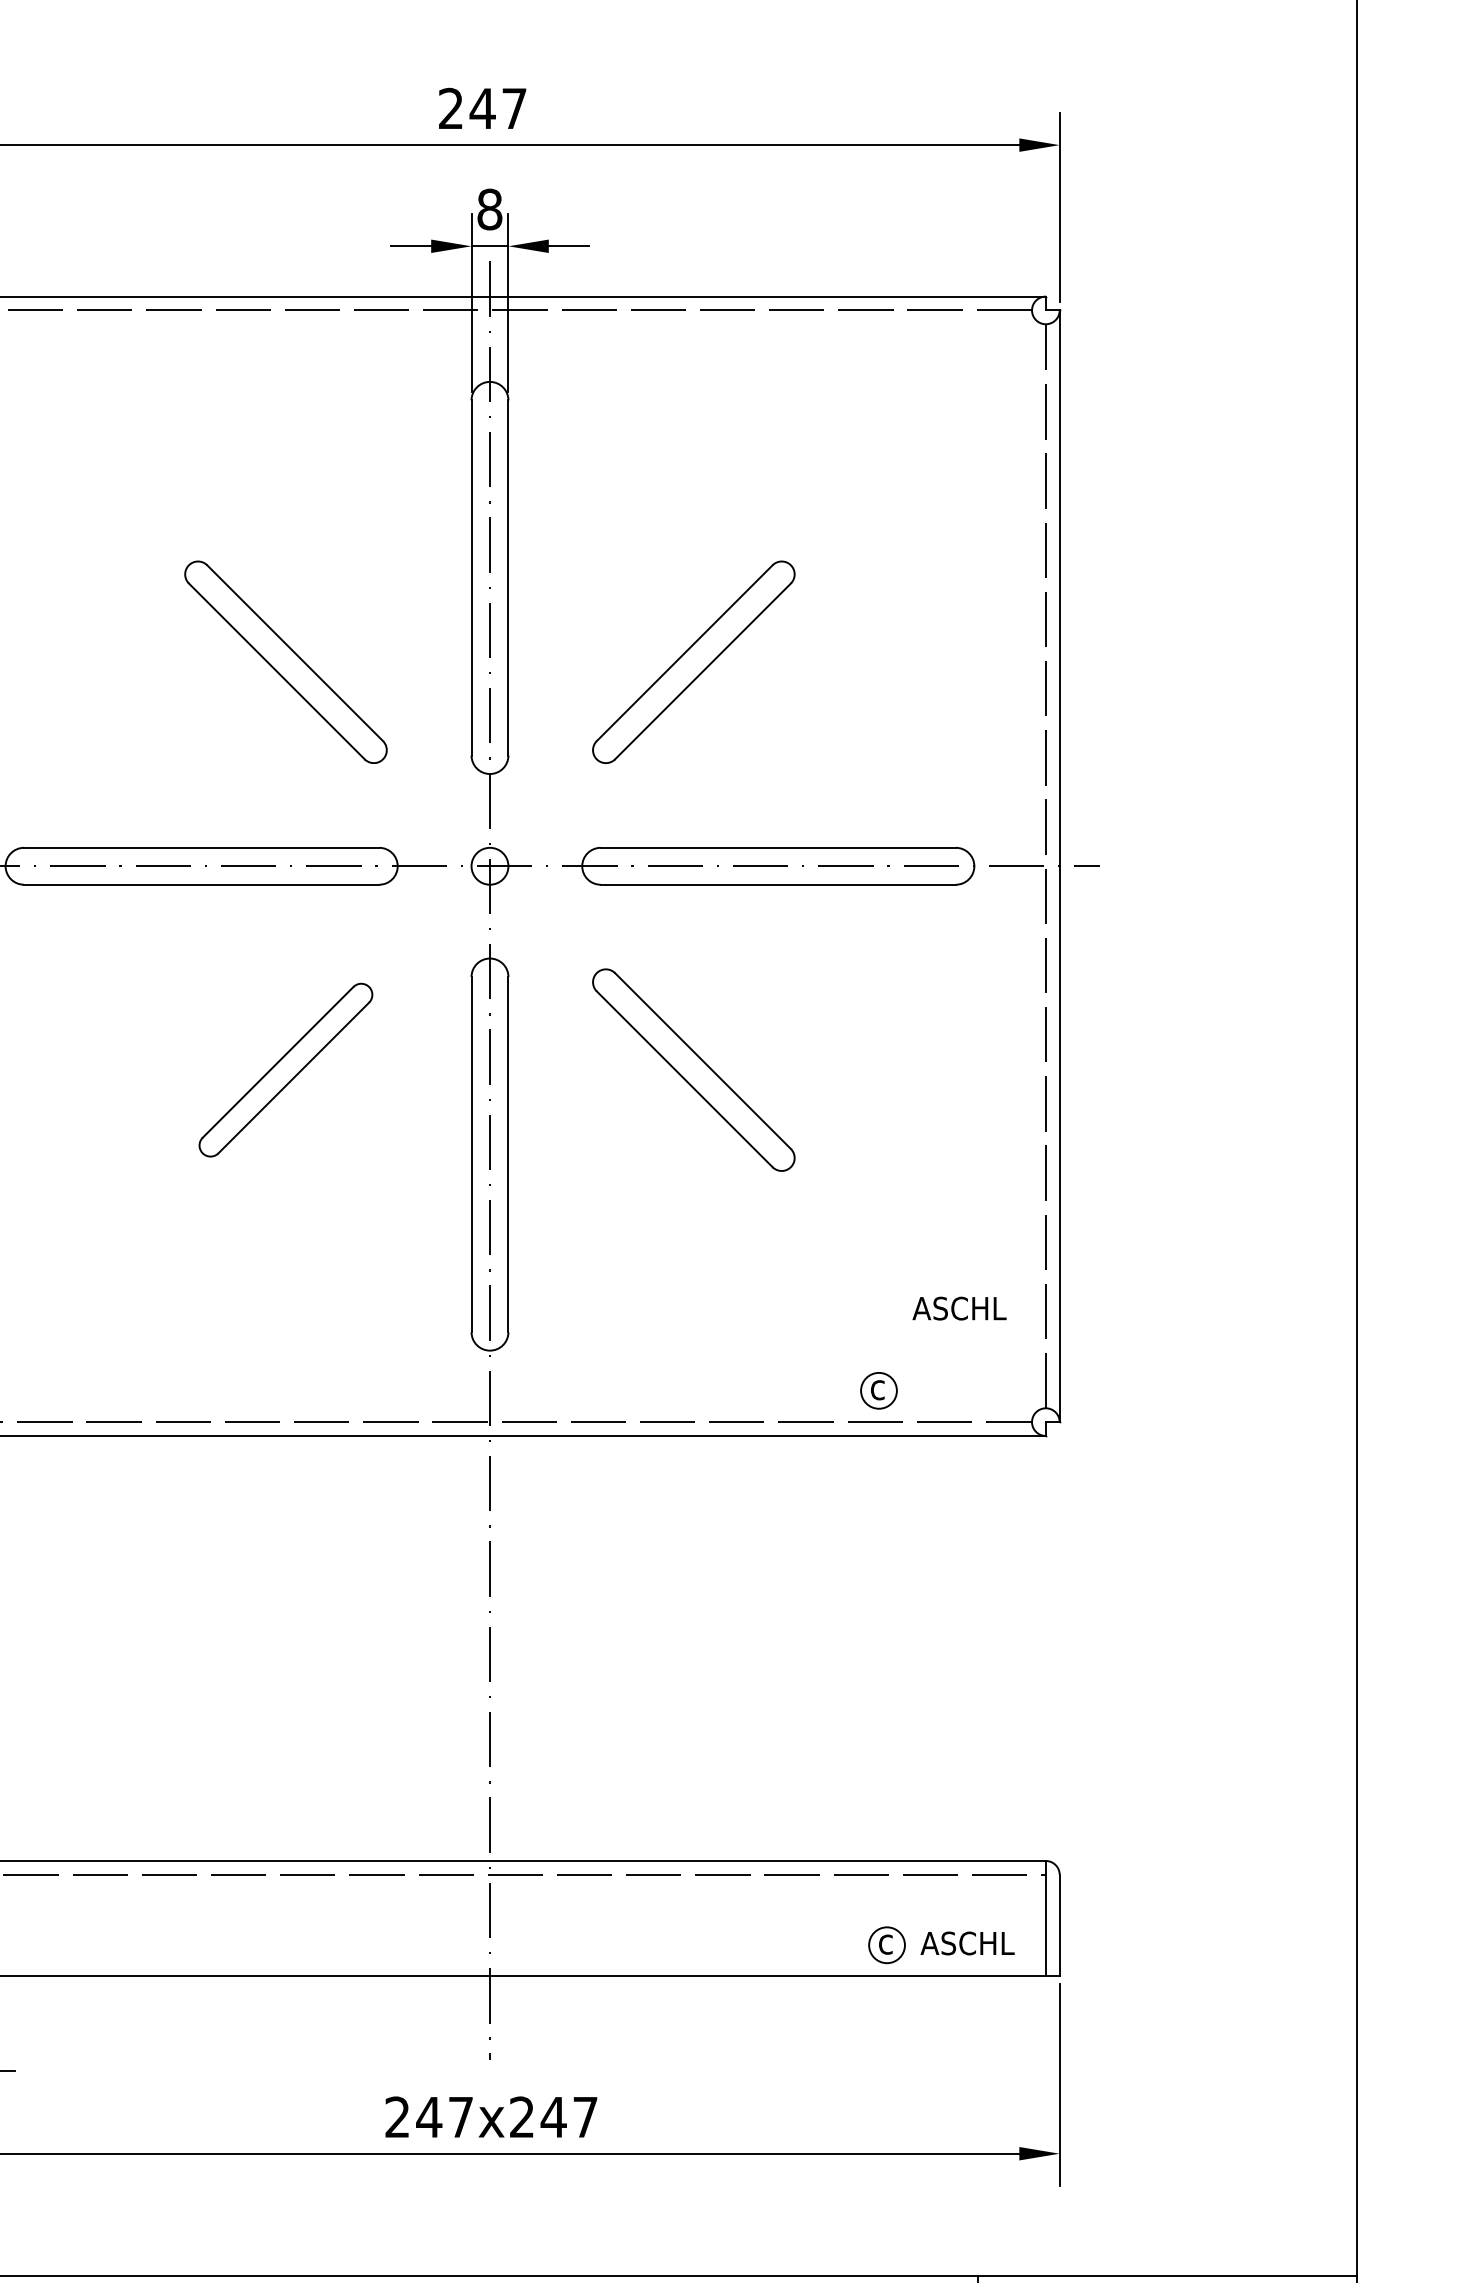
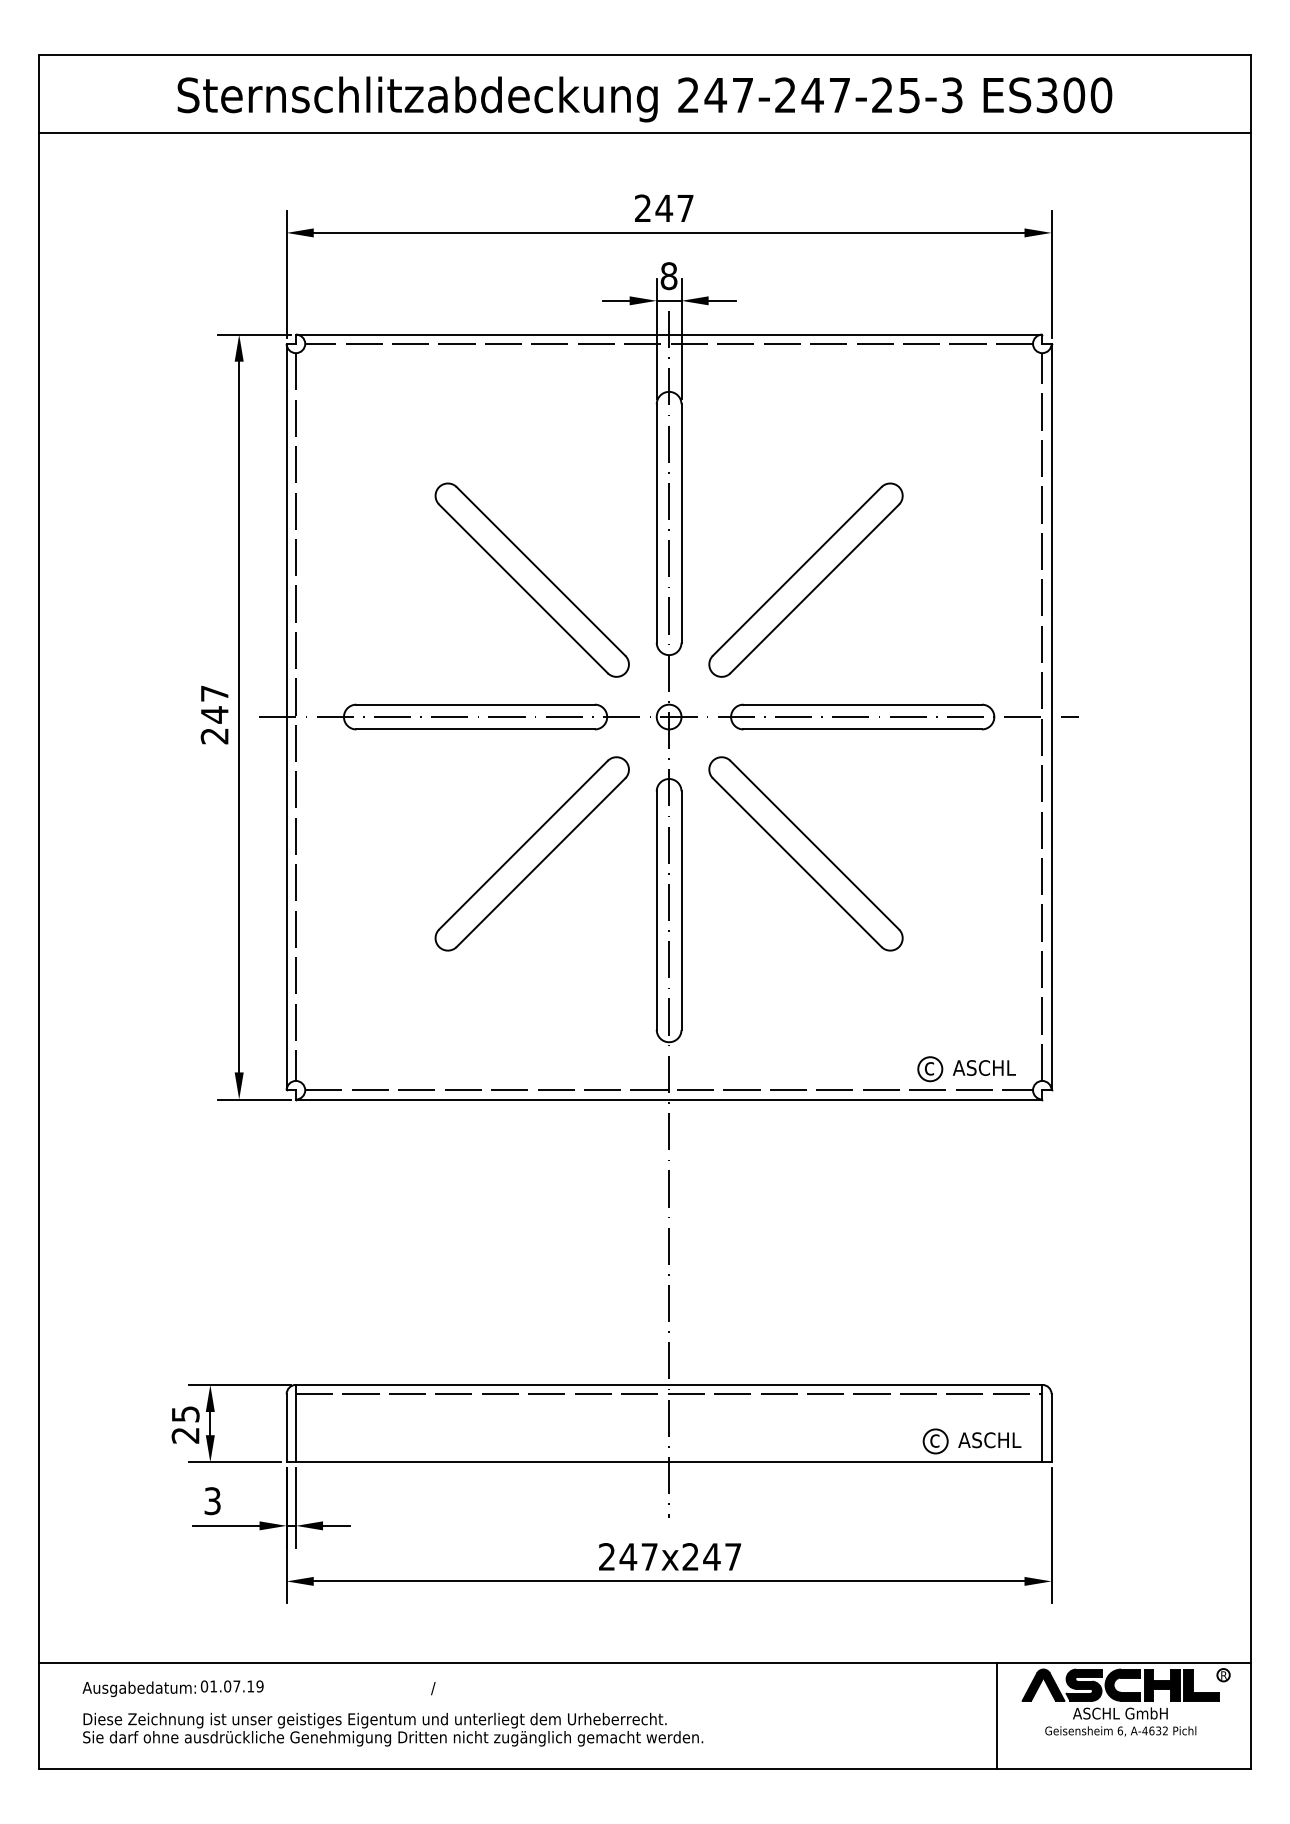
part: (284, 661) -> (531, 579), size x1.43
part: (693, 661) -> (805, 579), size x1.43
part: (284, 1069) -> (531, 853), size x1.67
part: (693, 1069) -> (805, 853), size x1.43
text: (958, 1307) -> (983, 1067), moved

